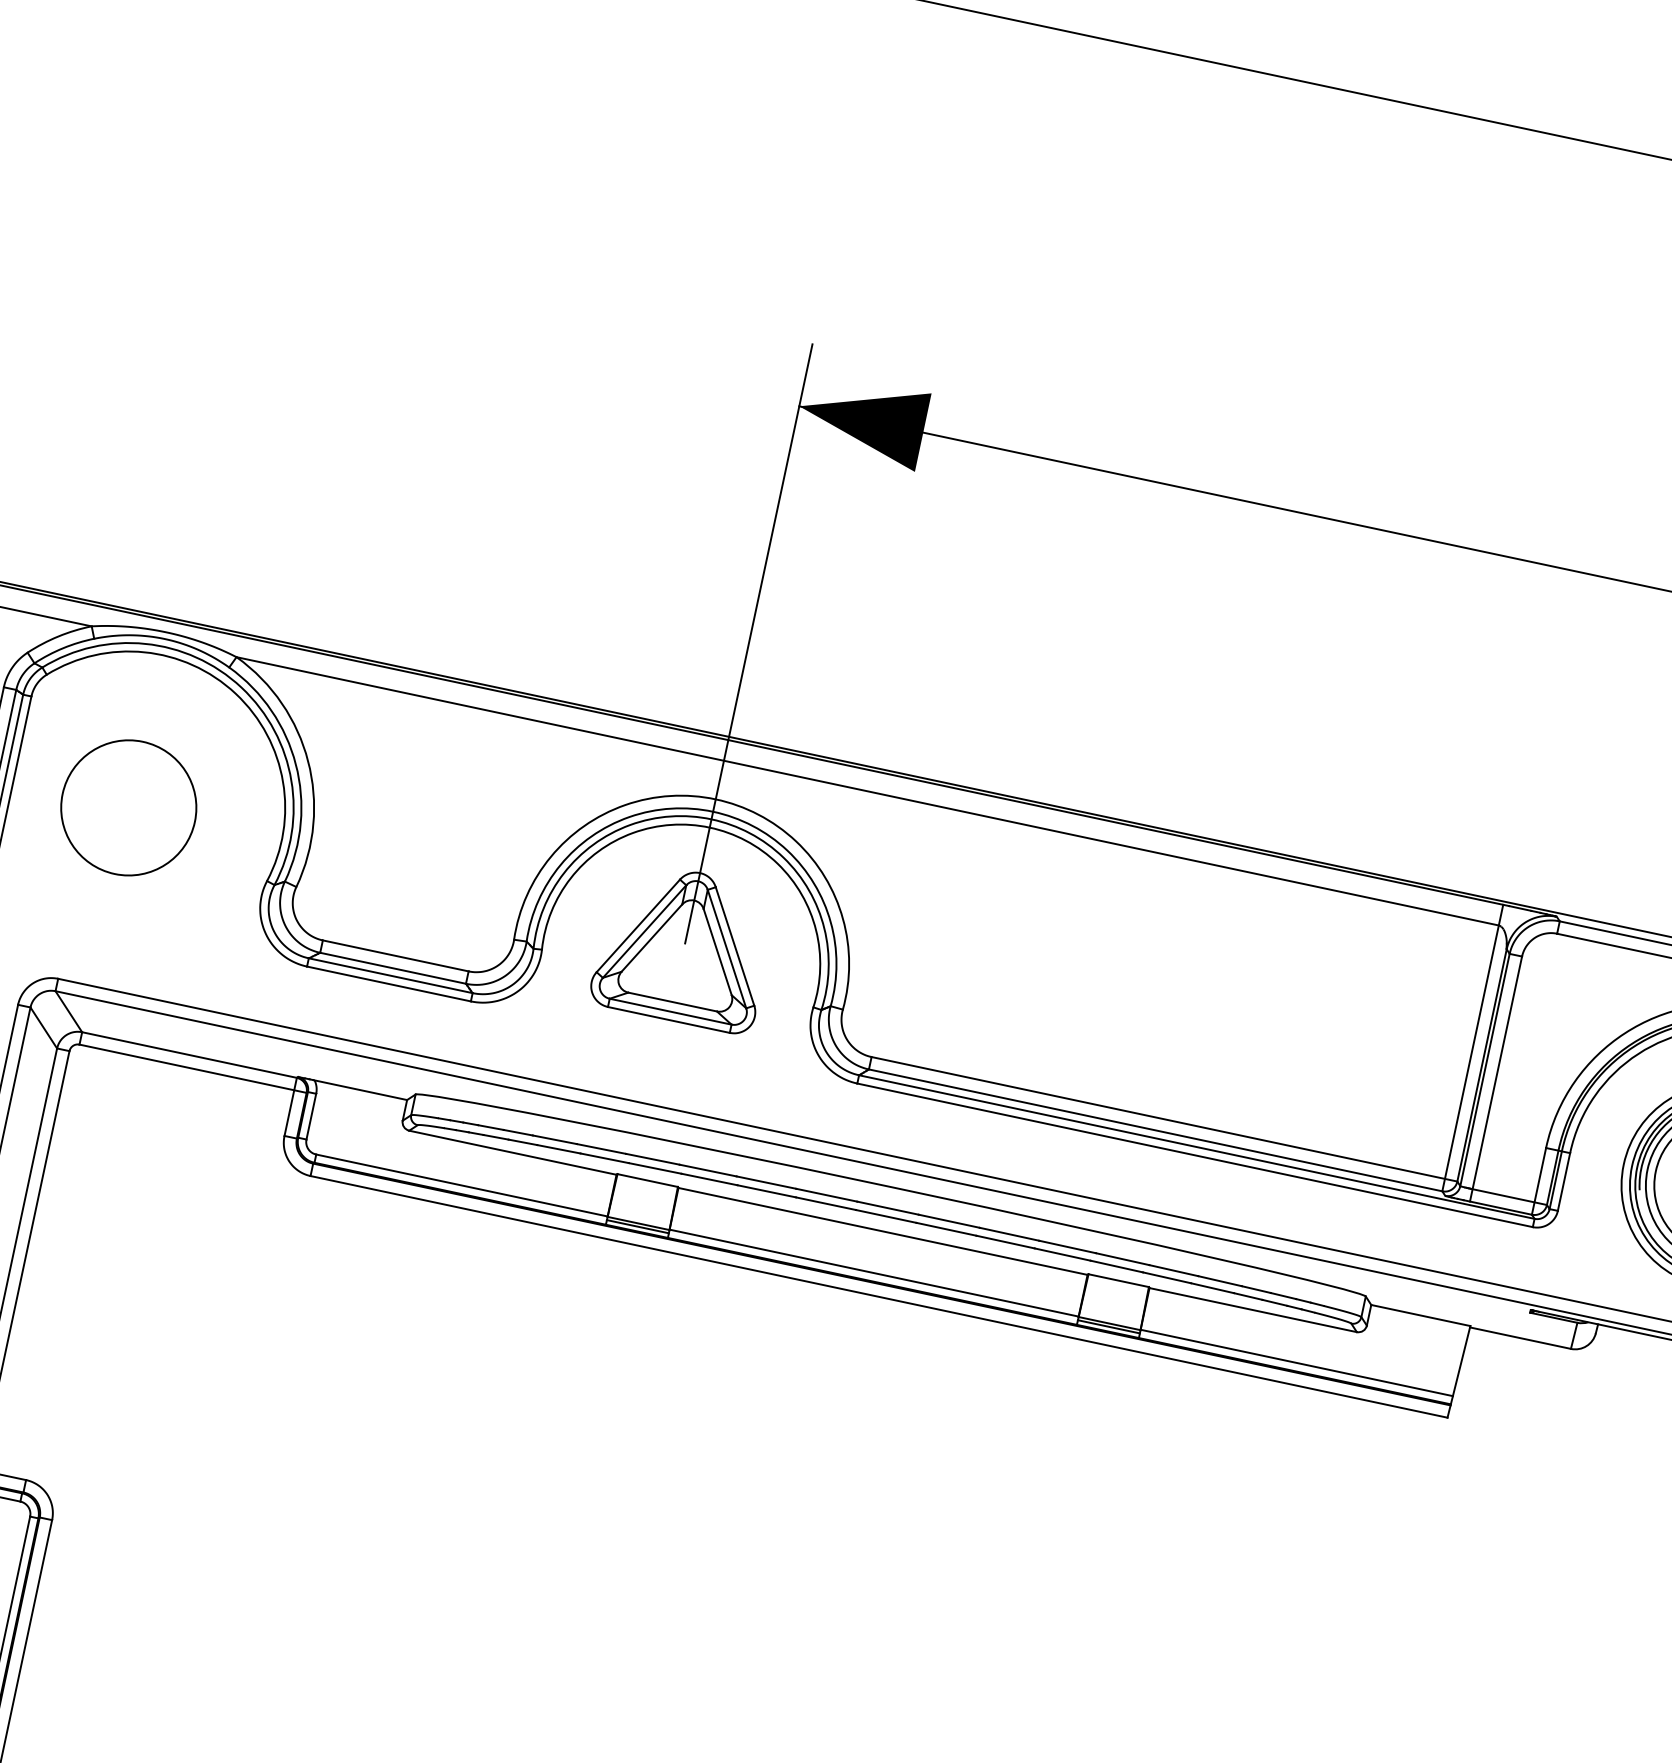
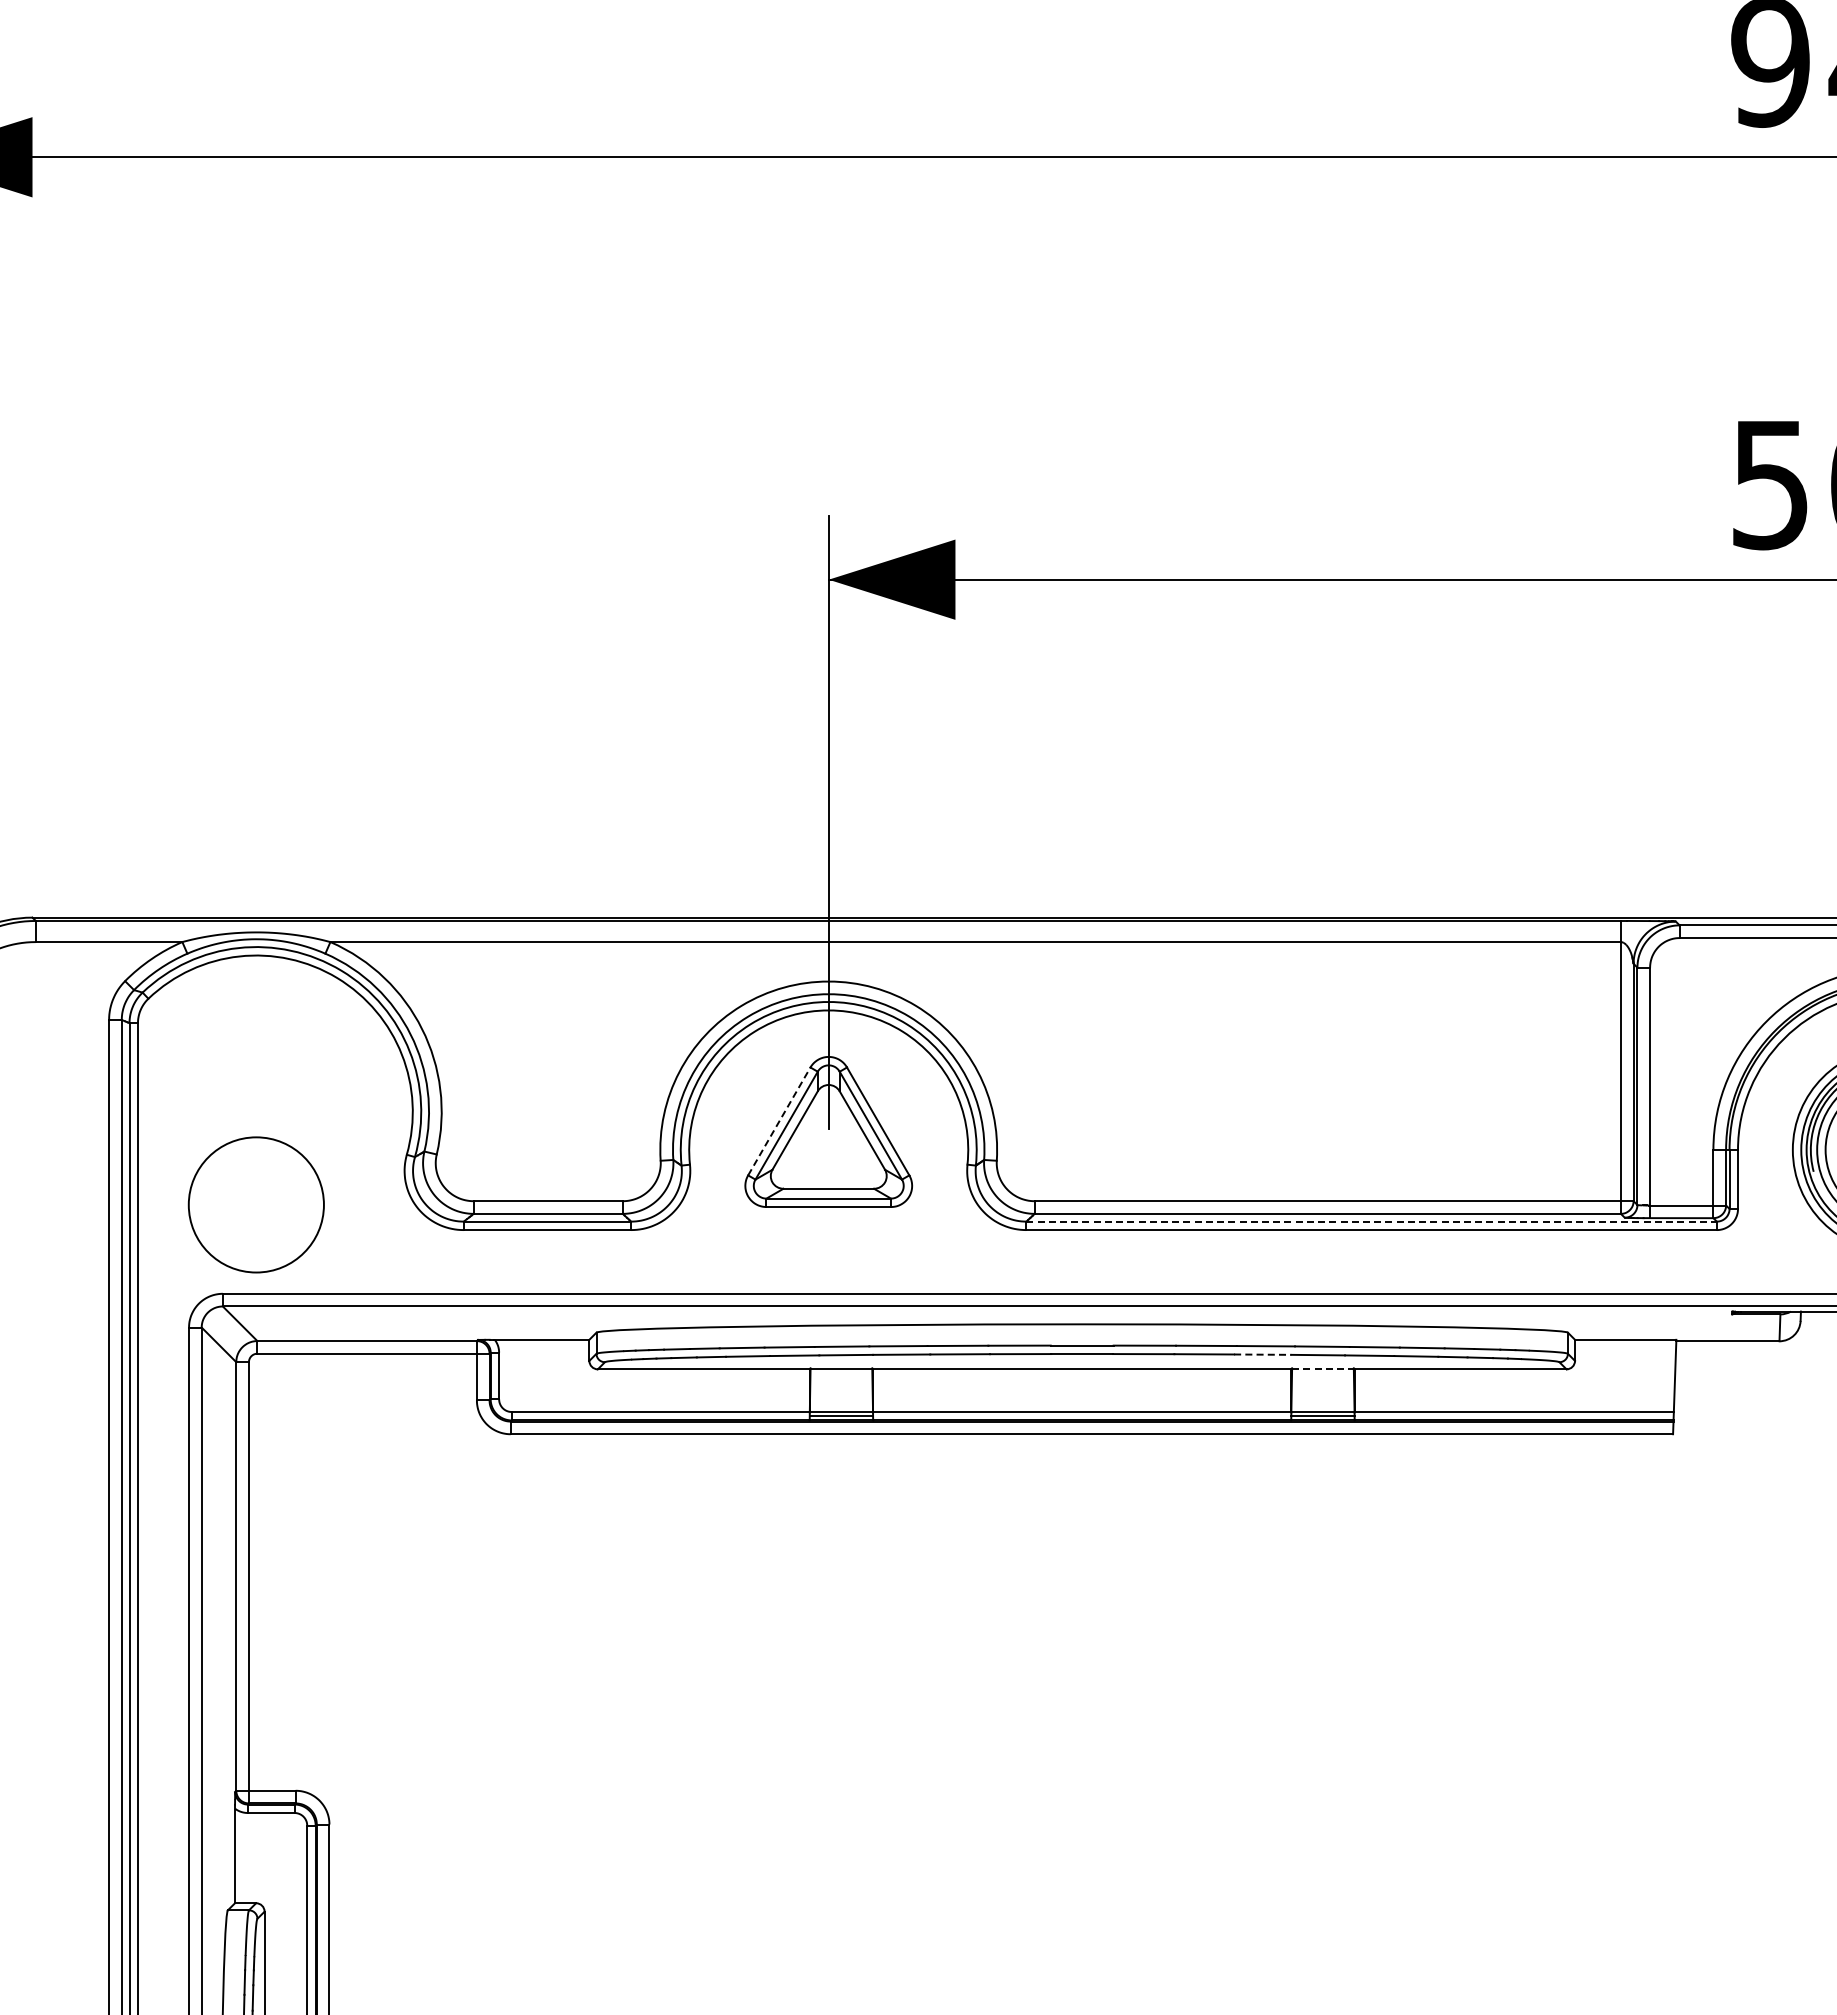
circle: (128, 807) -> (255, 1204), moved
line: (638, 926) -> (779, 1121), solid -> dashed
line: (1197, 1147) -> (1372, 1221), solid -> dashed
line: (1062, 1254) -> (1262, 1354), solid -> dashed
line: (1118, 1280) -> (1322, 1368), solid -> dashed

